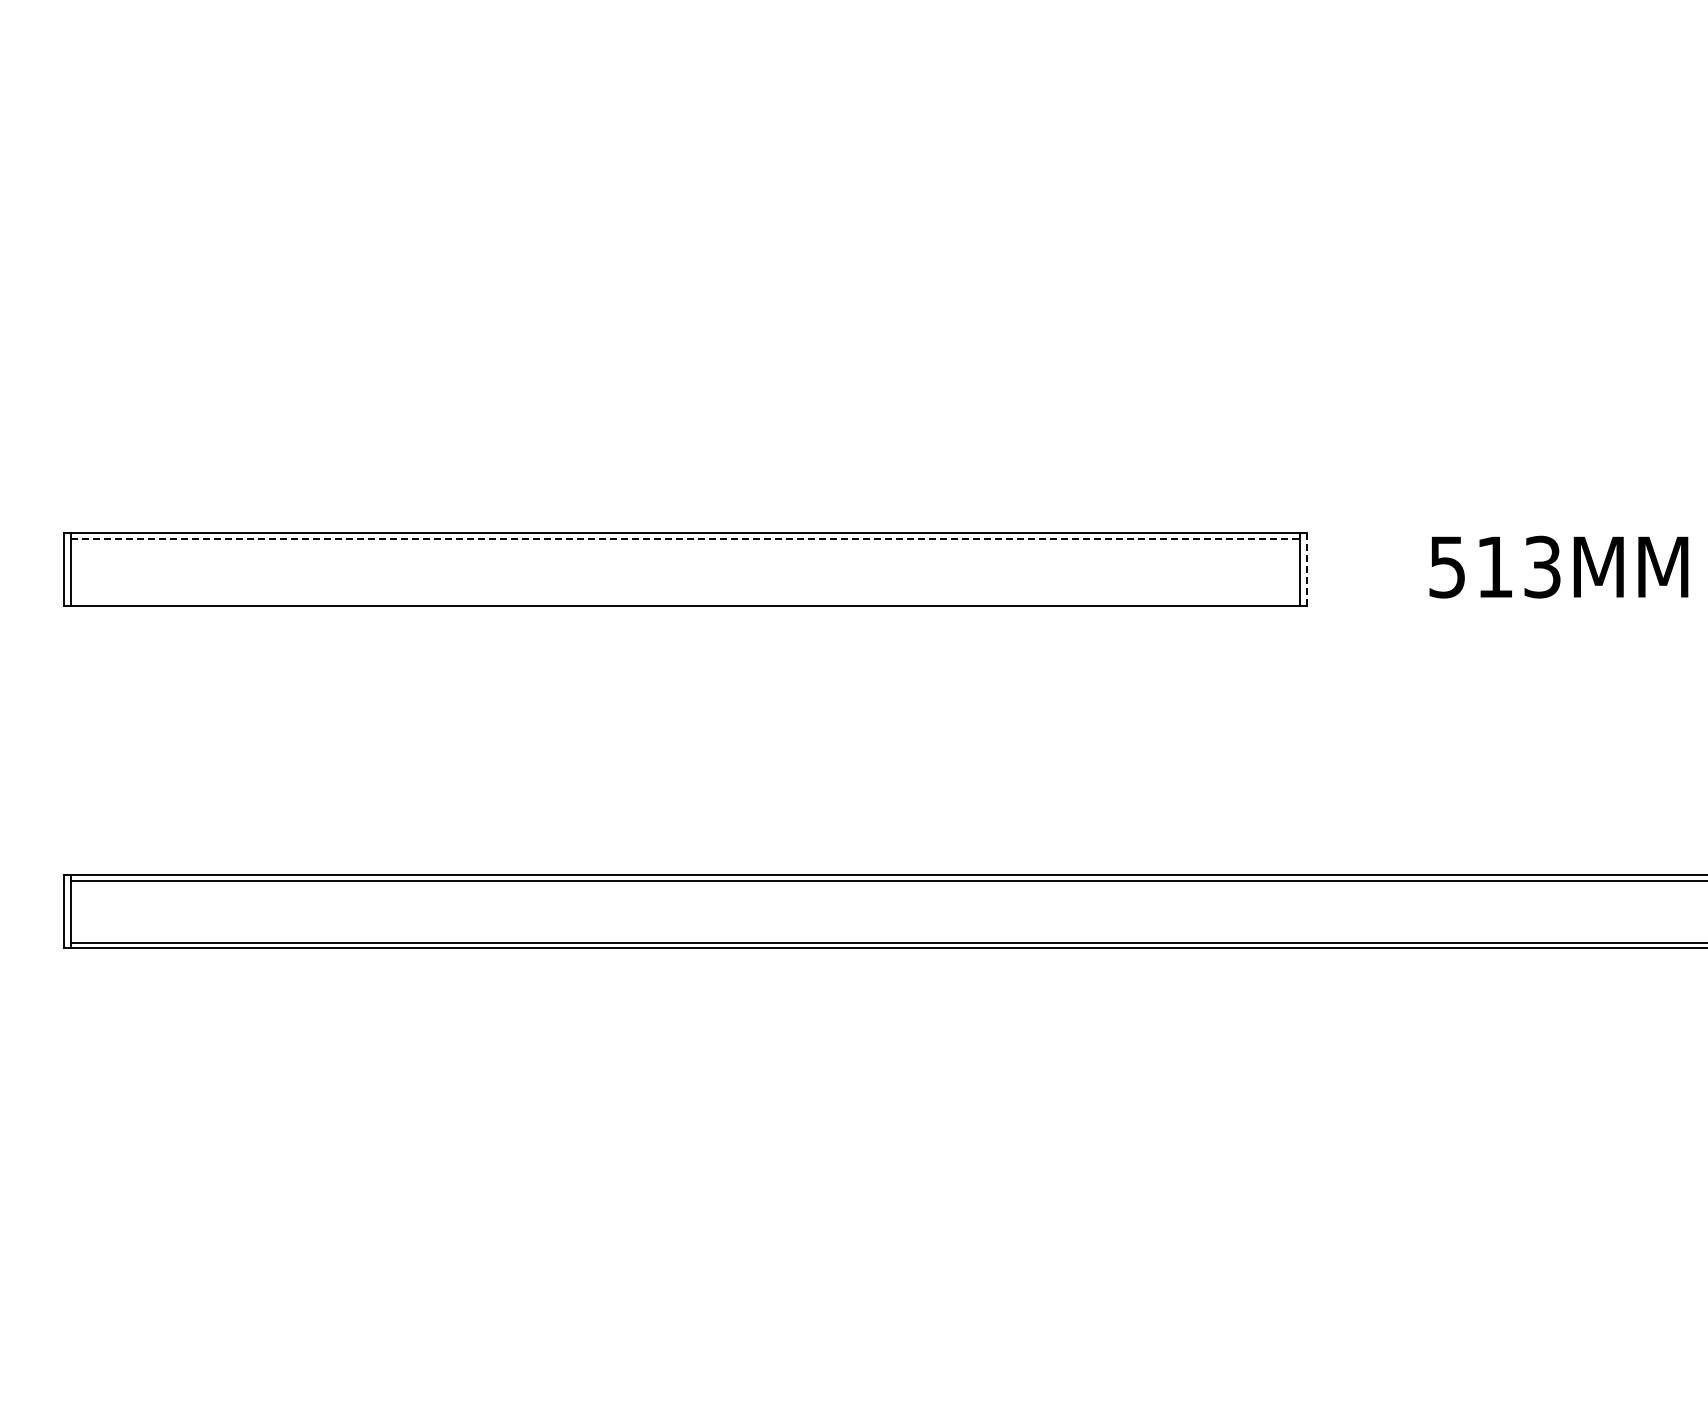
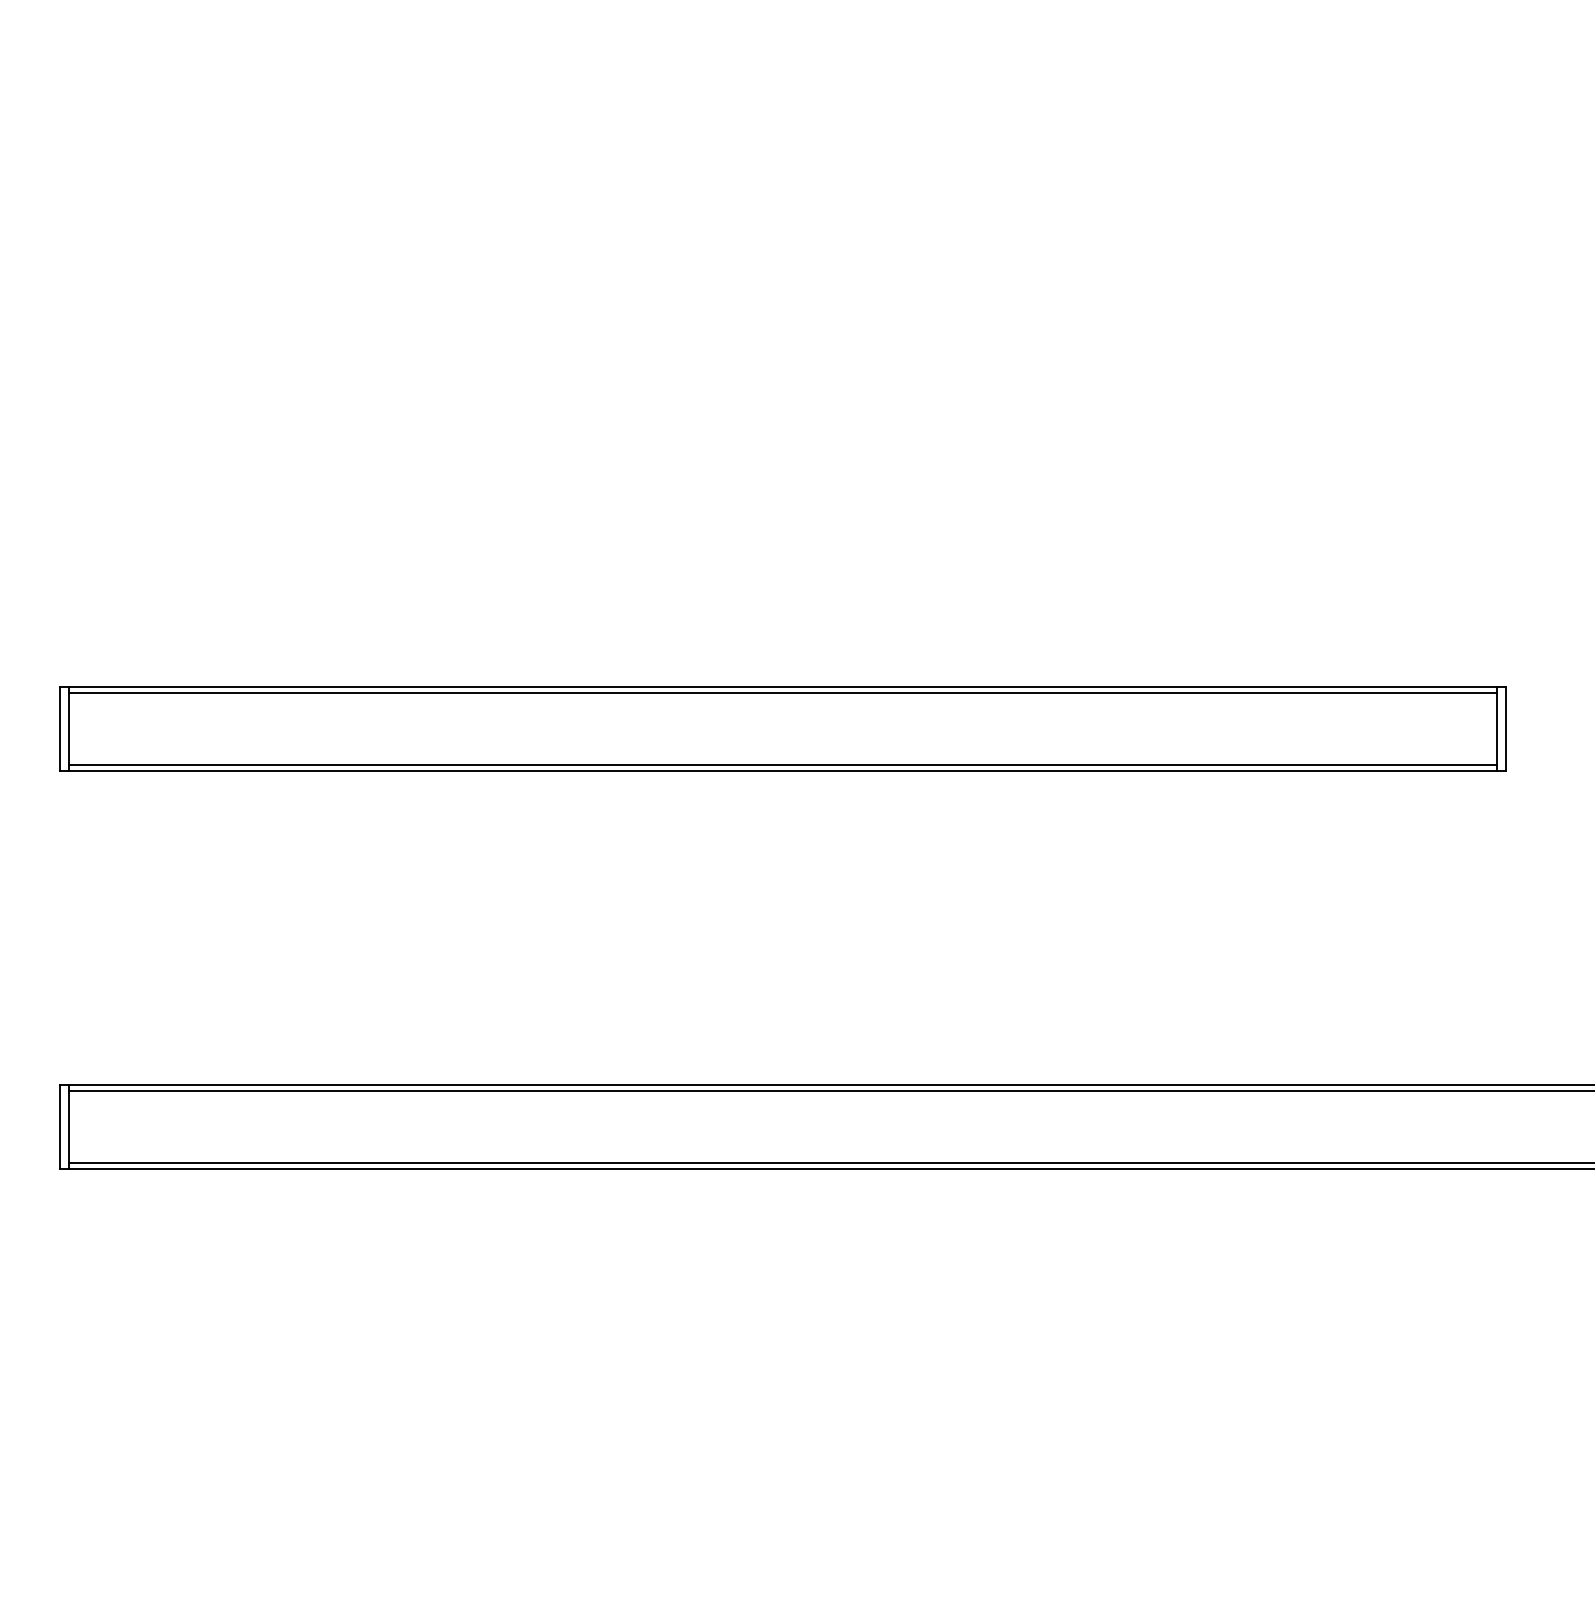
line: (685, 538) -> (783, 692), dashed -> solid
line: (1306, 569) -> (1505, 728), dashed -> solid
line: (684, 600) -> (782, 765), added

